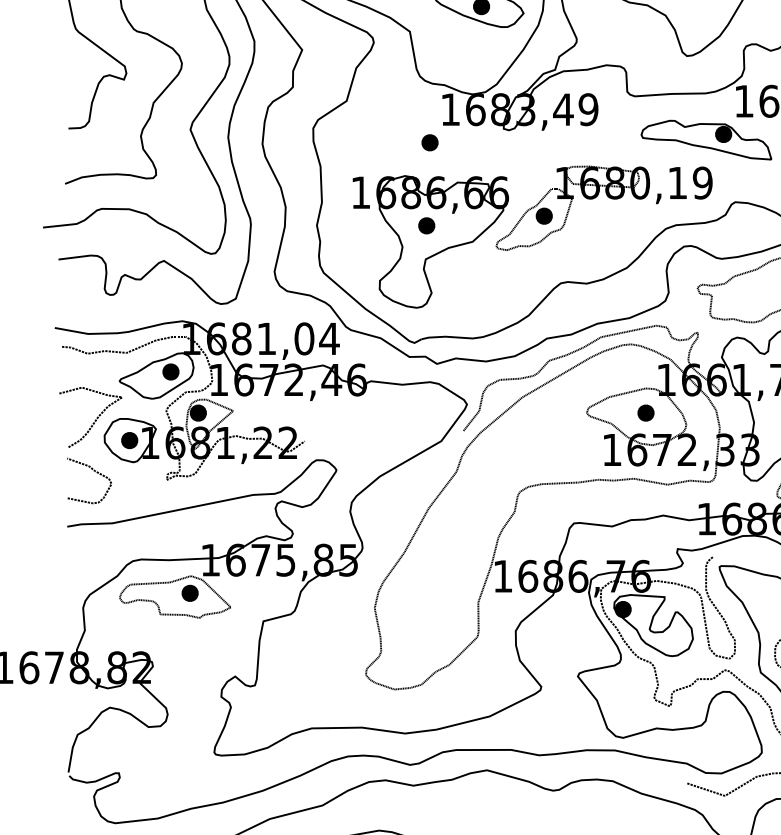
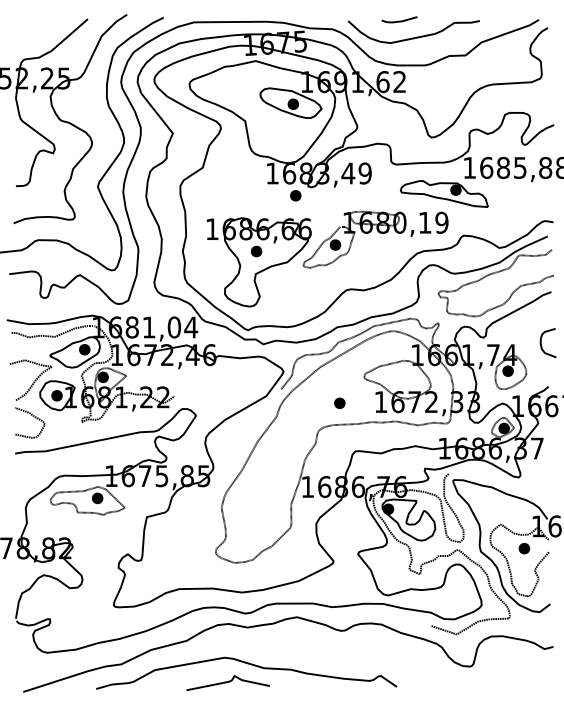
part: (429, 142) -> (295, 195), moved
part: (645, 411) -> (339, 402), moved

